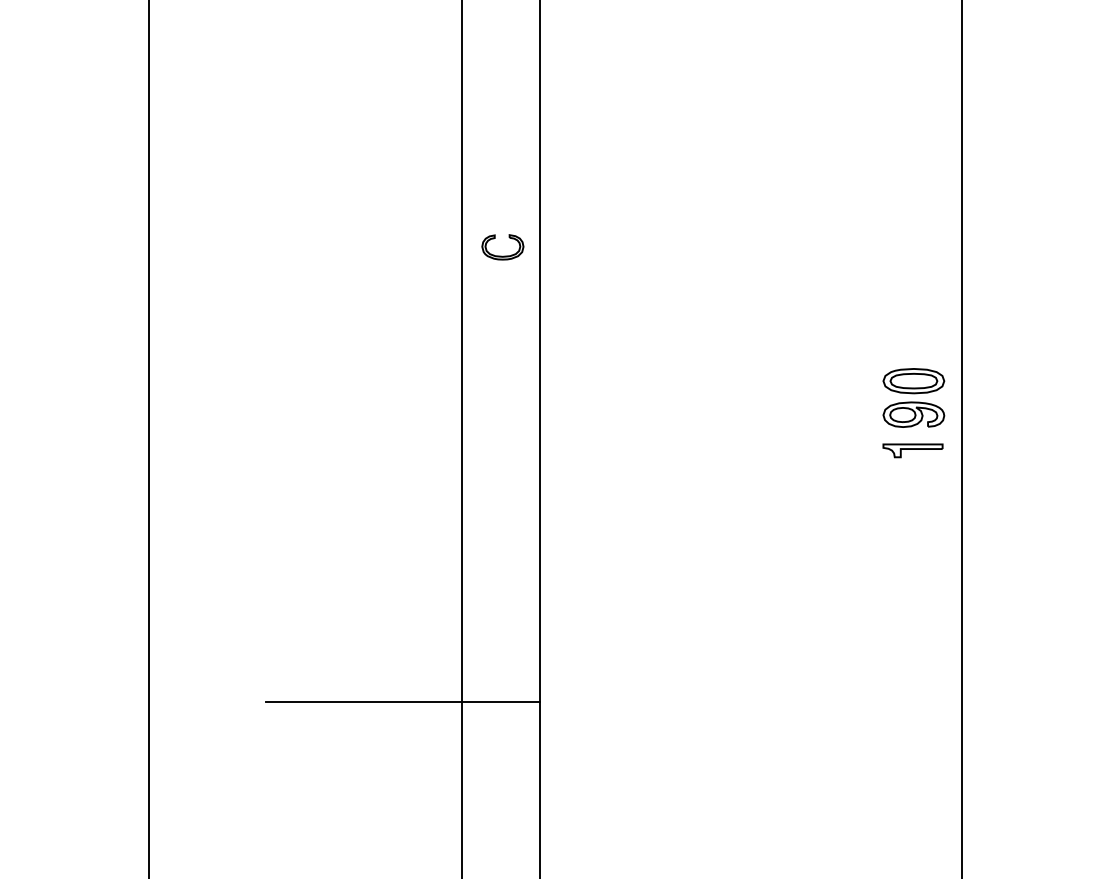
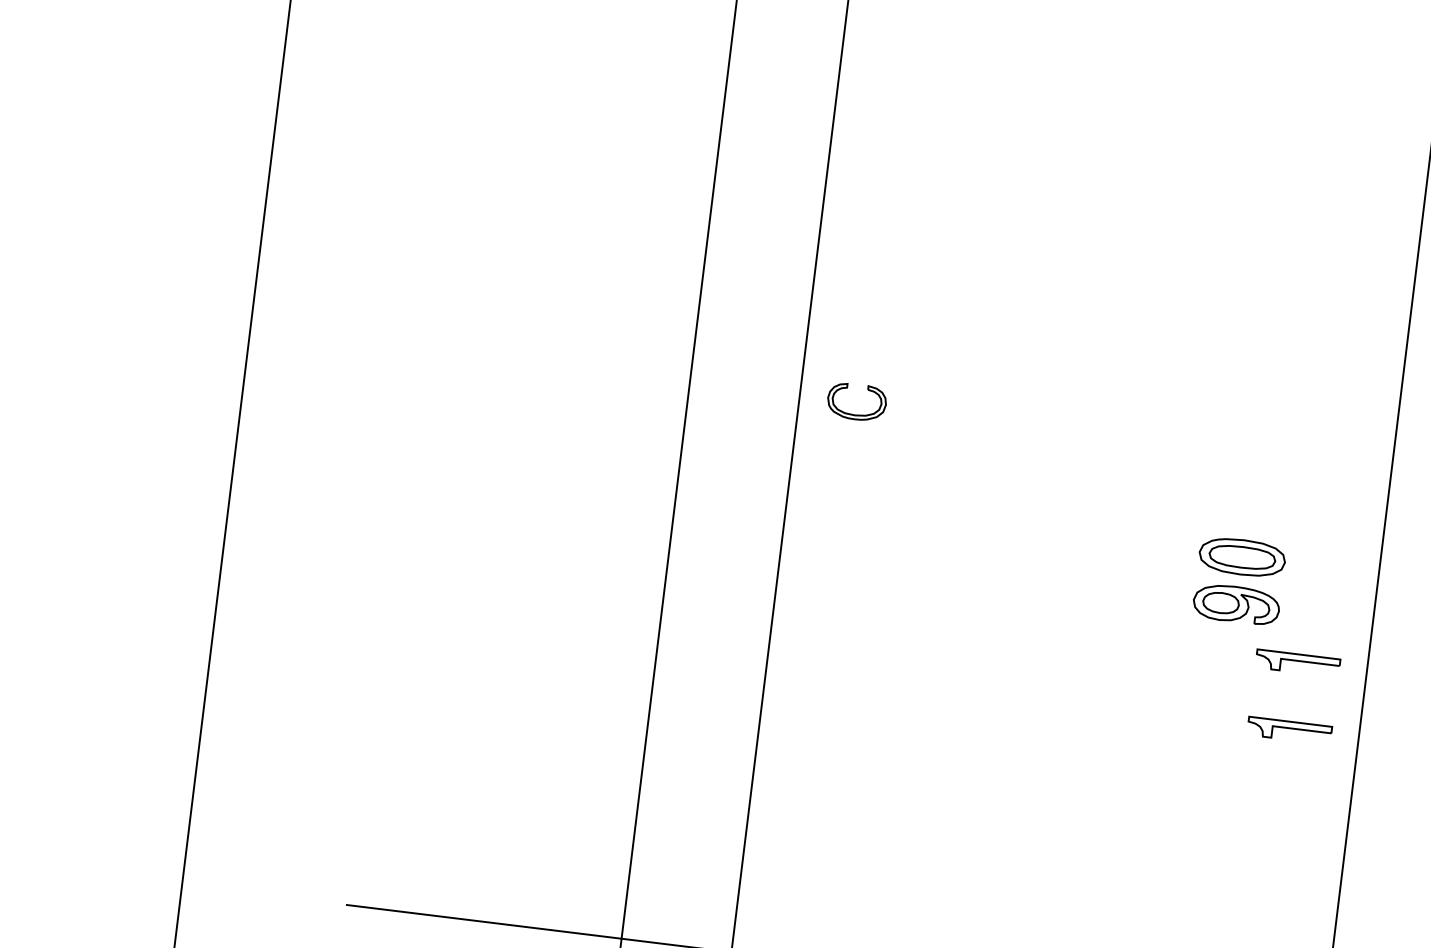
part: (502, 255) -> (854, 413), moved
part: (913, 397) -> (1238, 580), moved
part: (912, 498) -> (1288, 730), added

